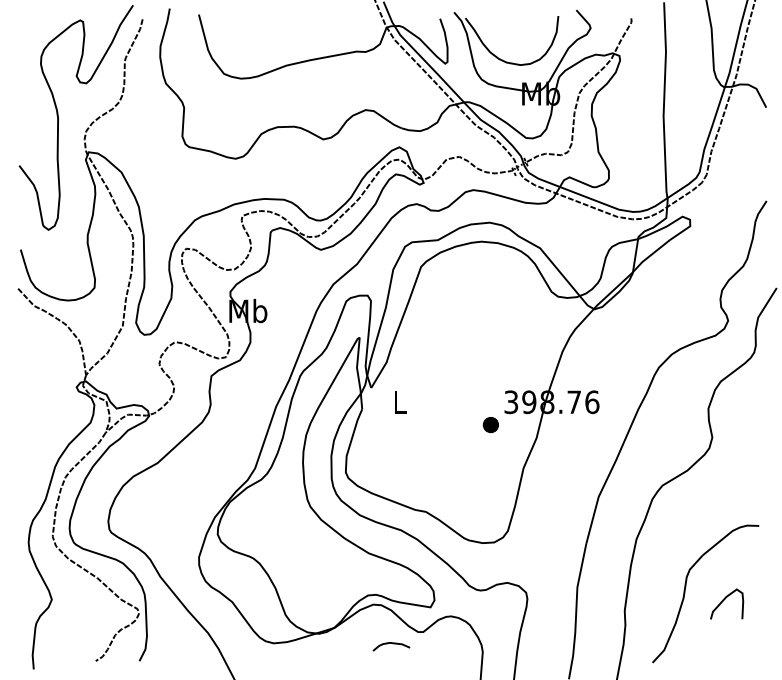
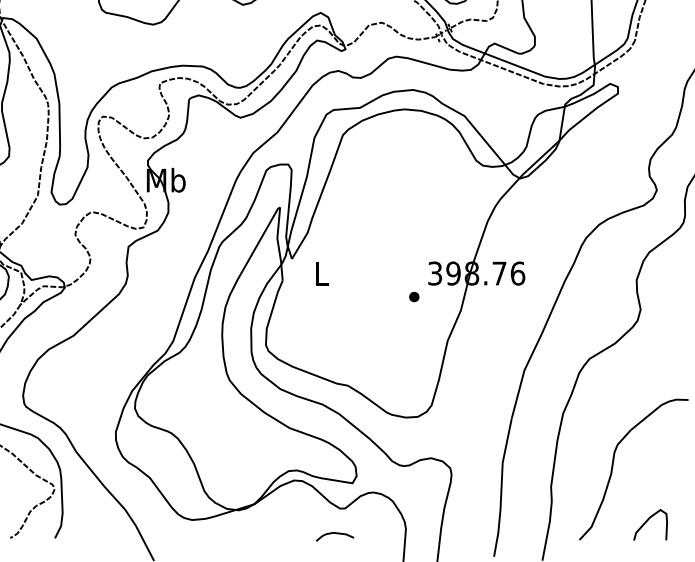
part: (490, 425) -> (413, 297), size x0.62
curve: (724, 600) -> (647, 521), moved
curve: (392, 644) -> (336, 534), moved

